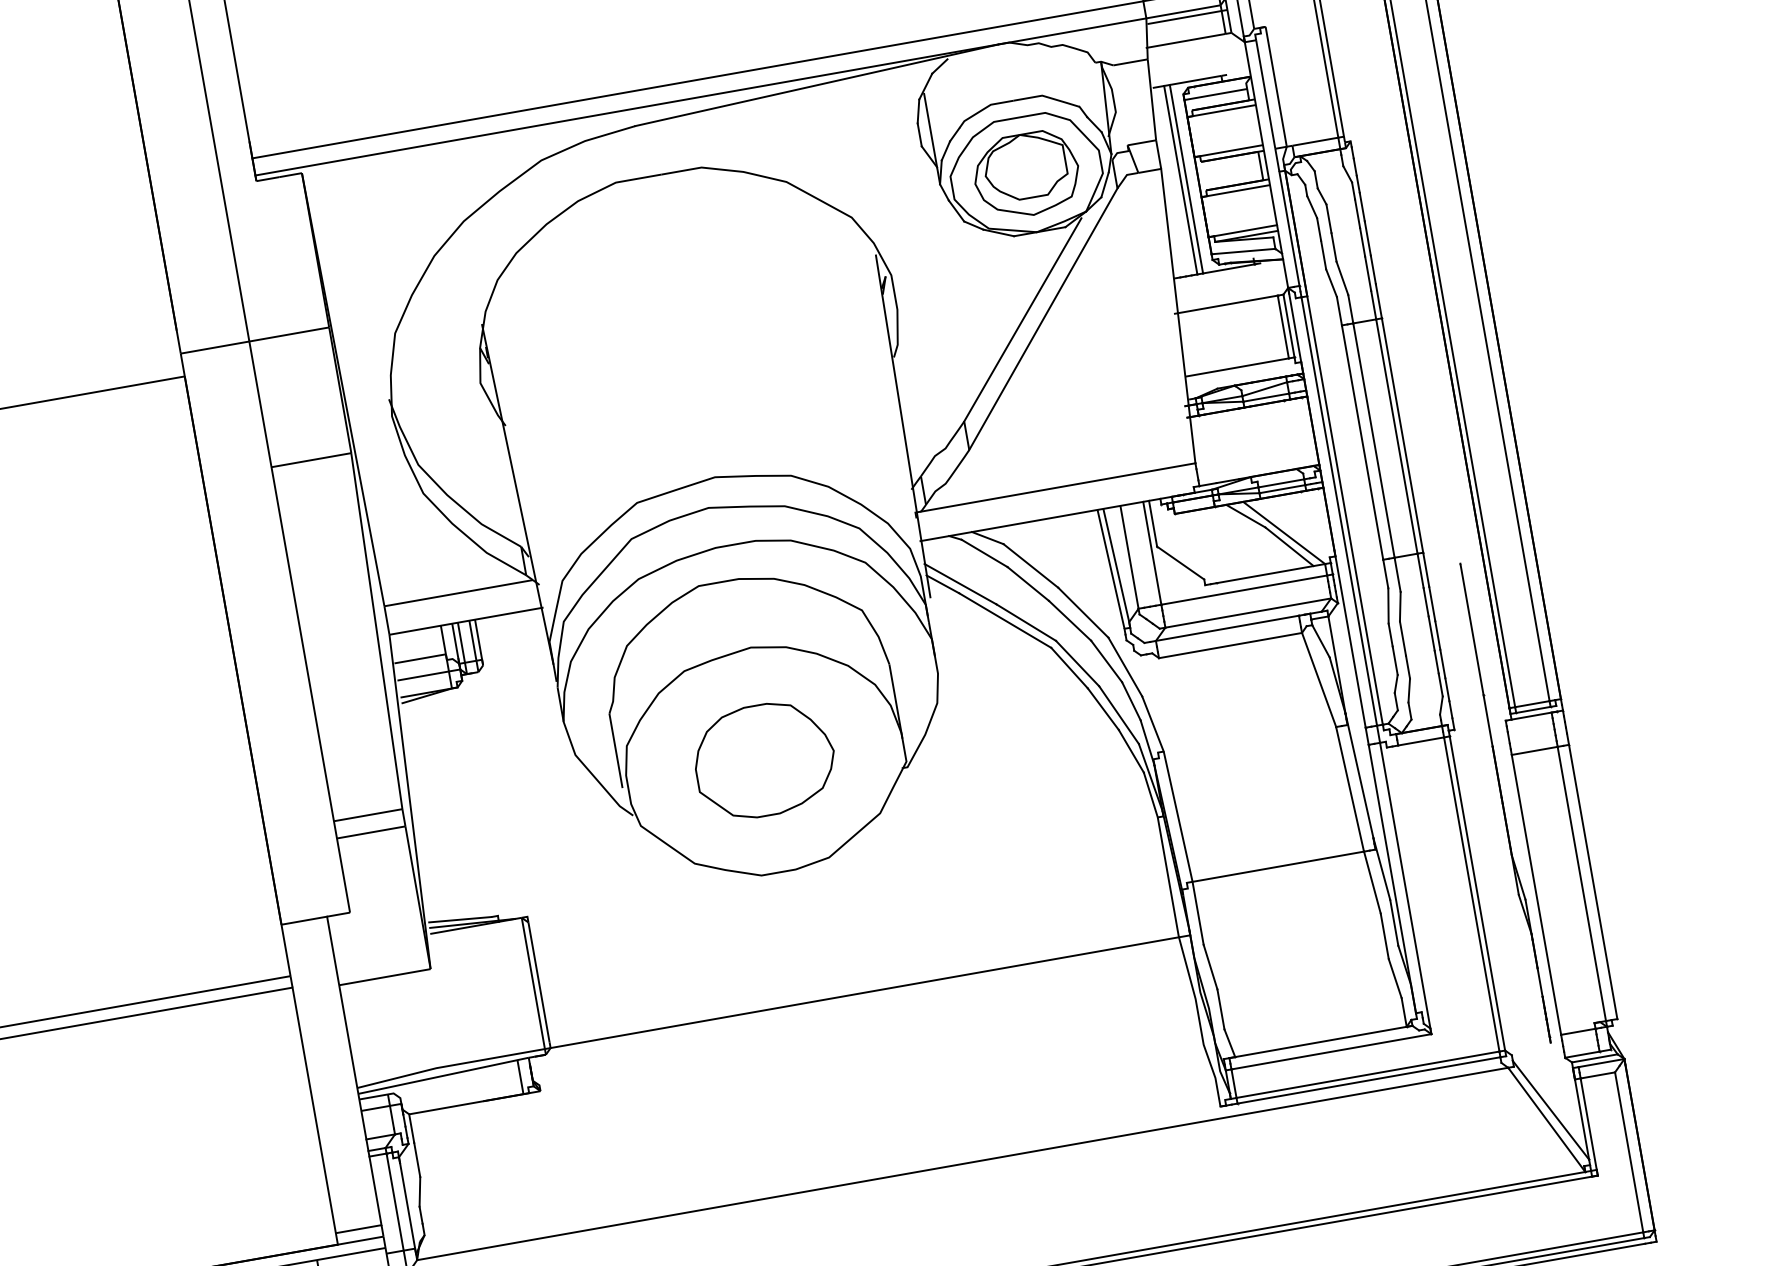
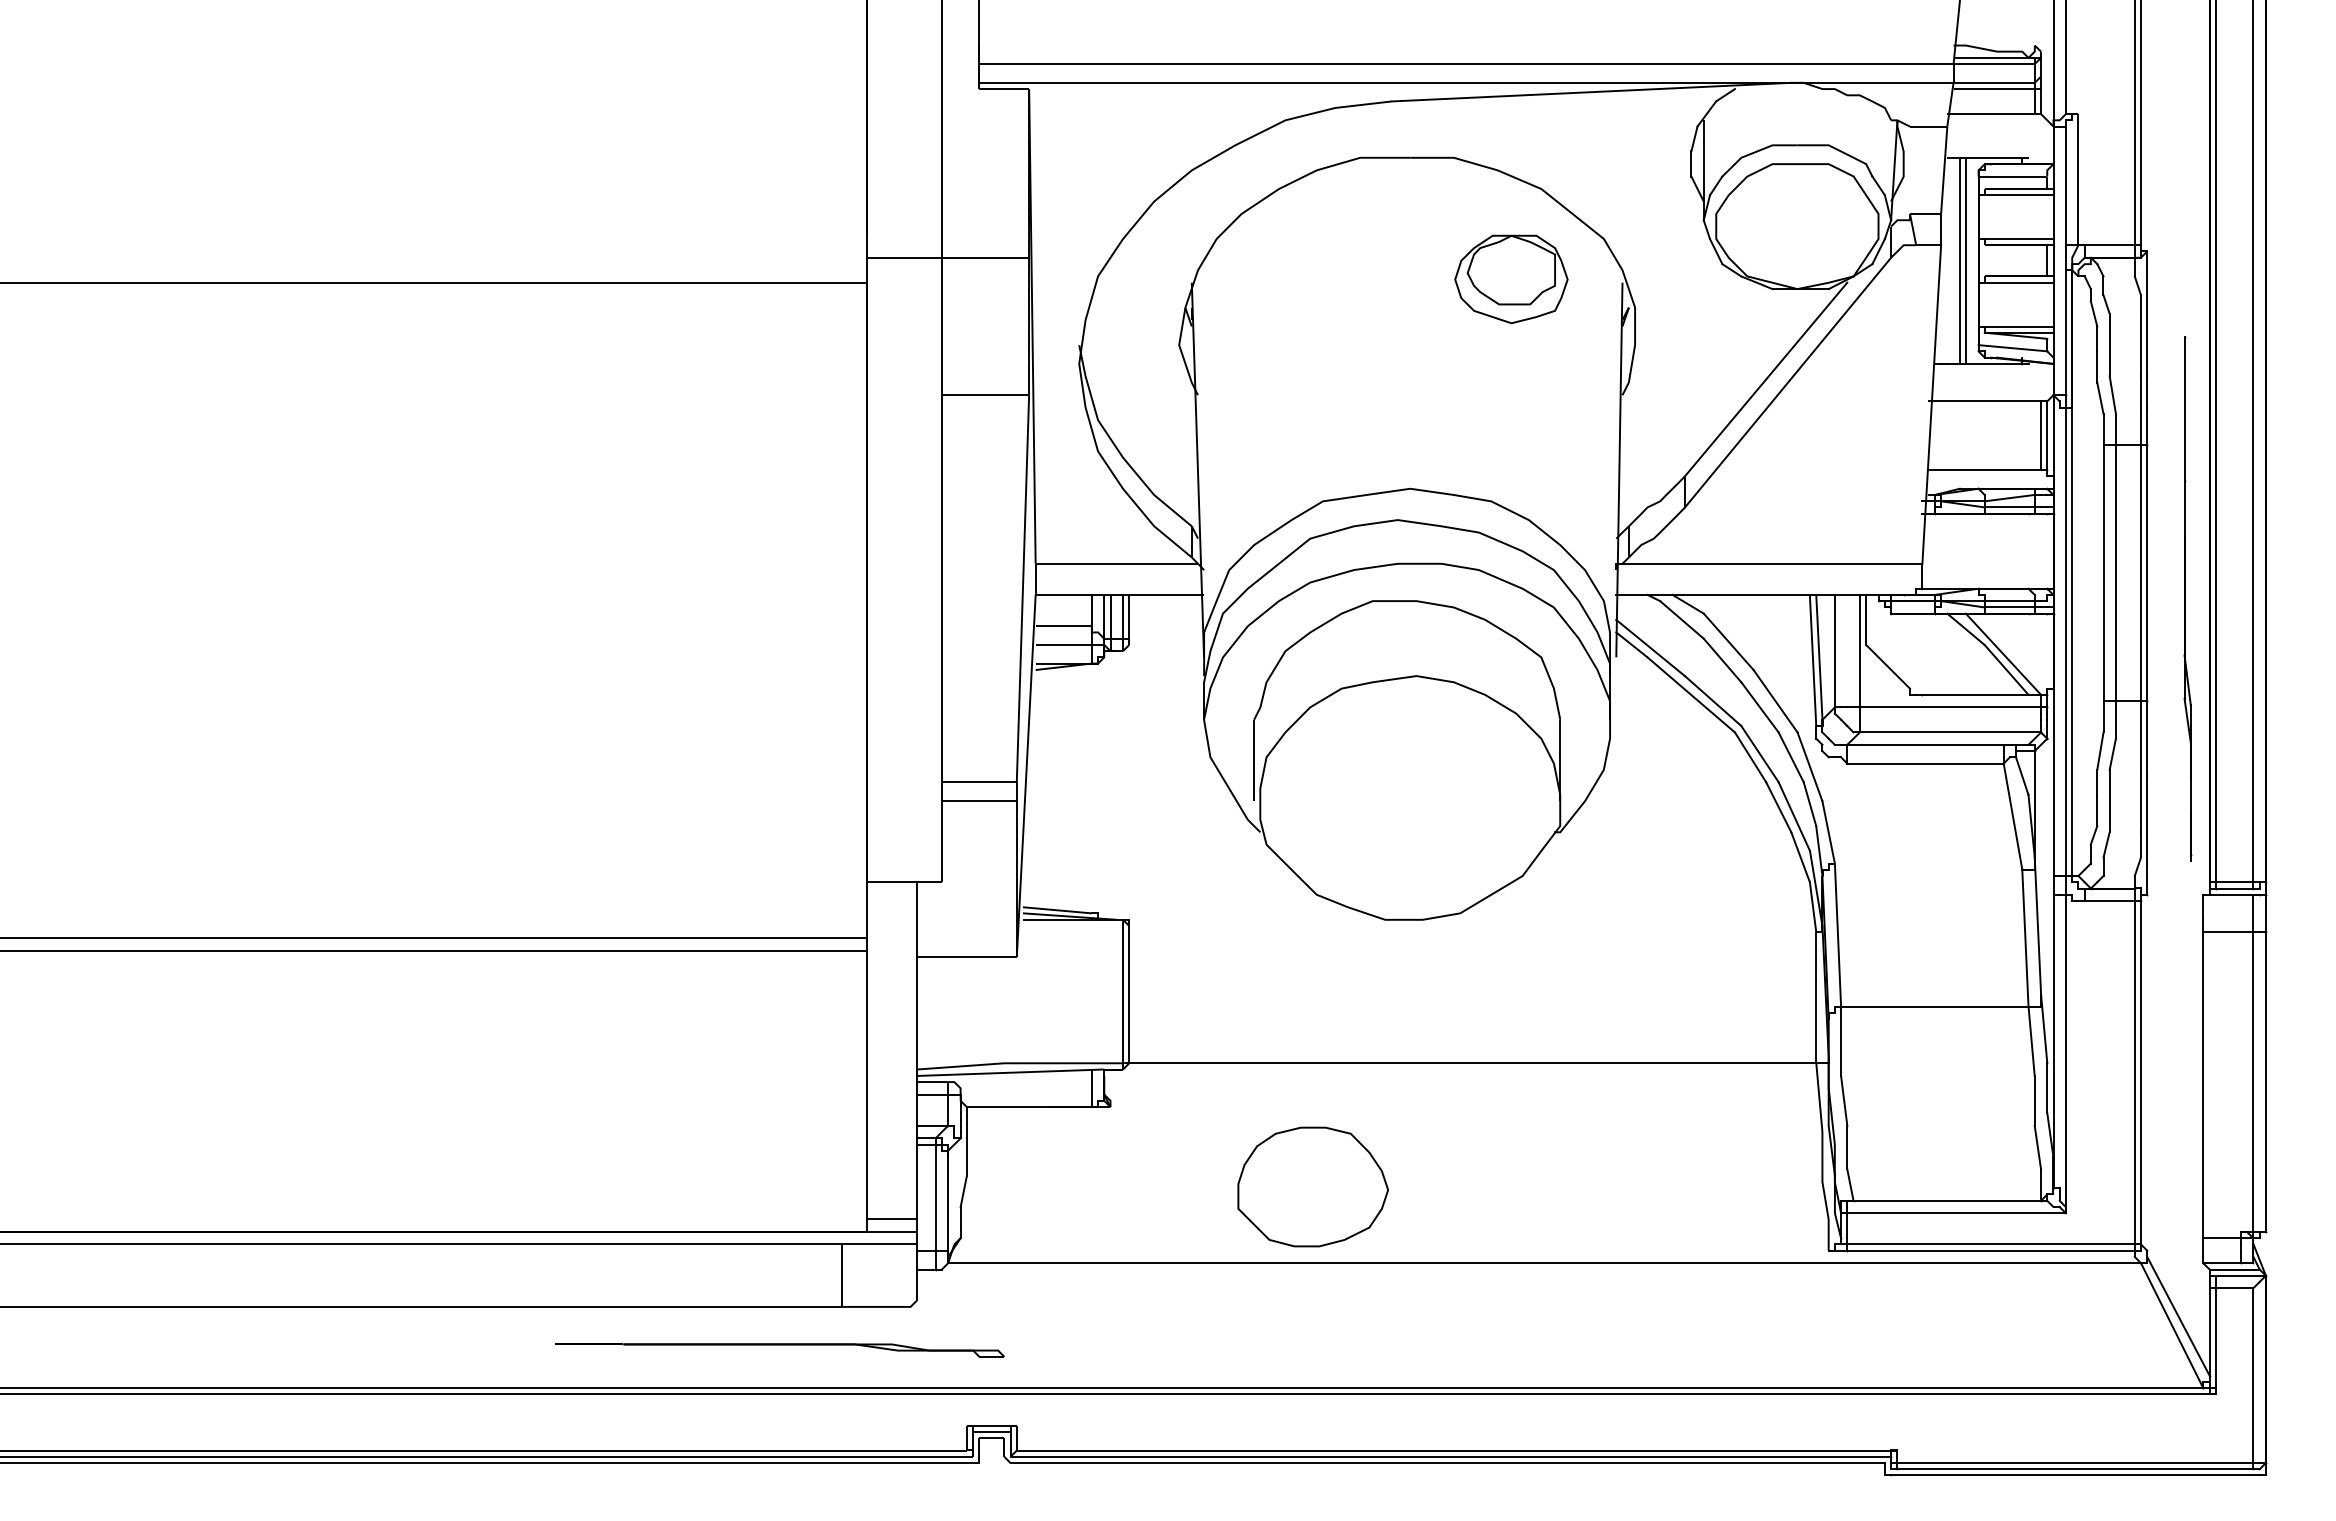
part: (1026, 174) -> (1511, 279), moved
part: (764, 759) -> (1312, 1186), moved
part: (1505, 802) -> (2187, 598), moved

